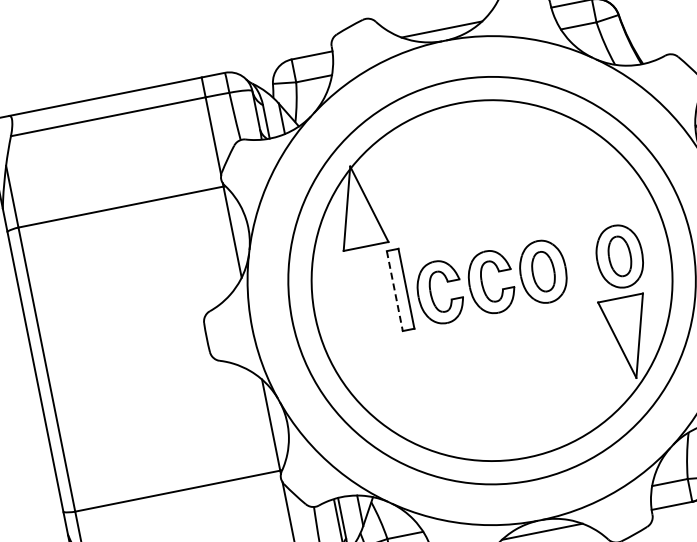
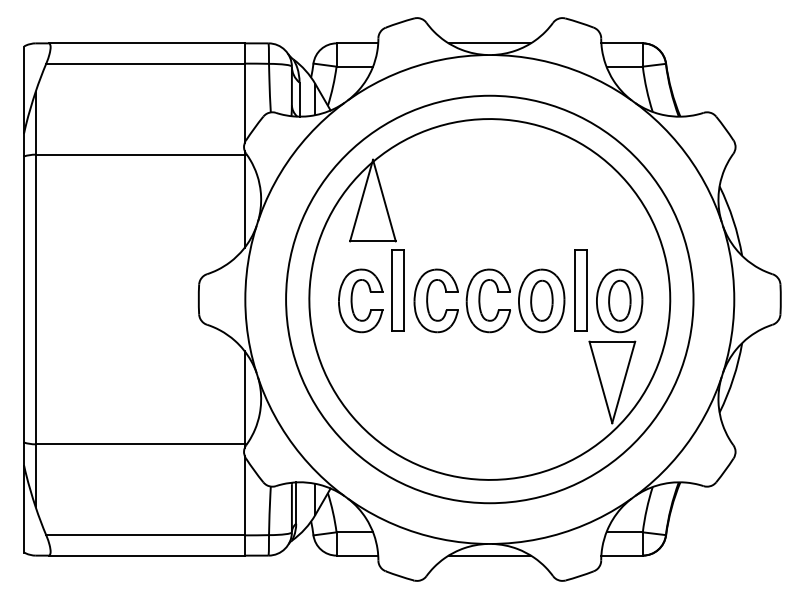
part: (579, 254) -> (580, 290), added
line: (394, 290) -> (392, 290), dashed -> solid
part: (357, 308) -> (352, 300), added

